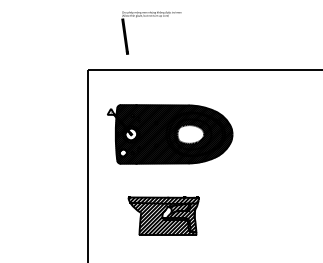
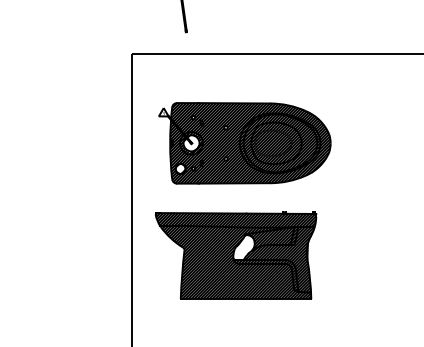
hatch: (190, 134) -> (272, 143), added
part: (163, 215) -> (235, 254), size x1.67

